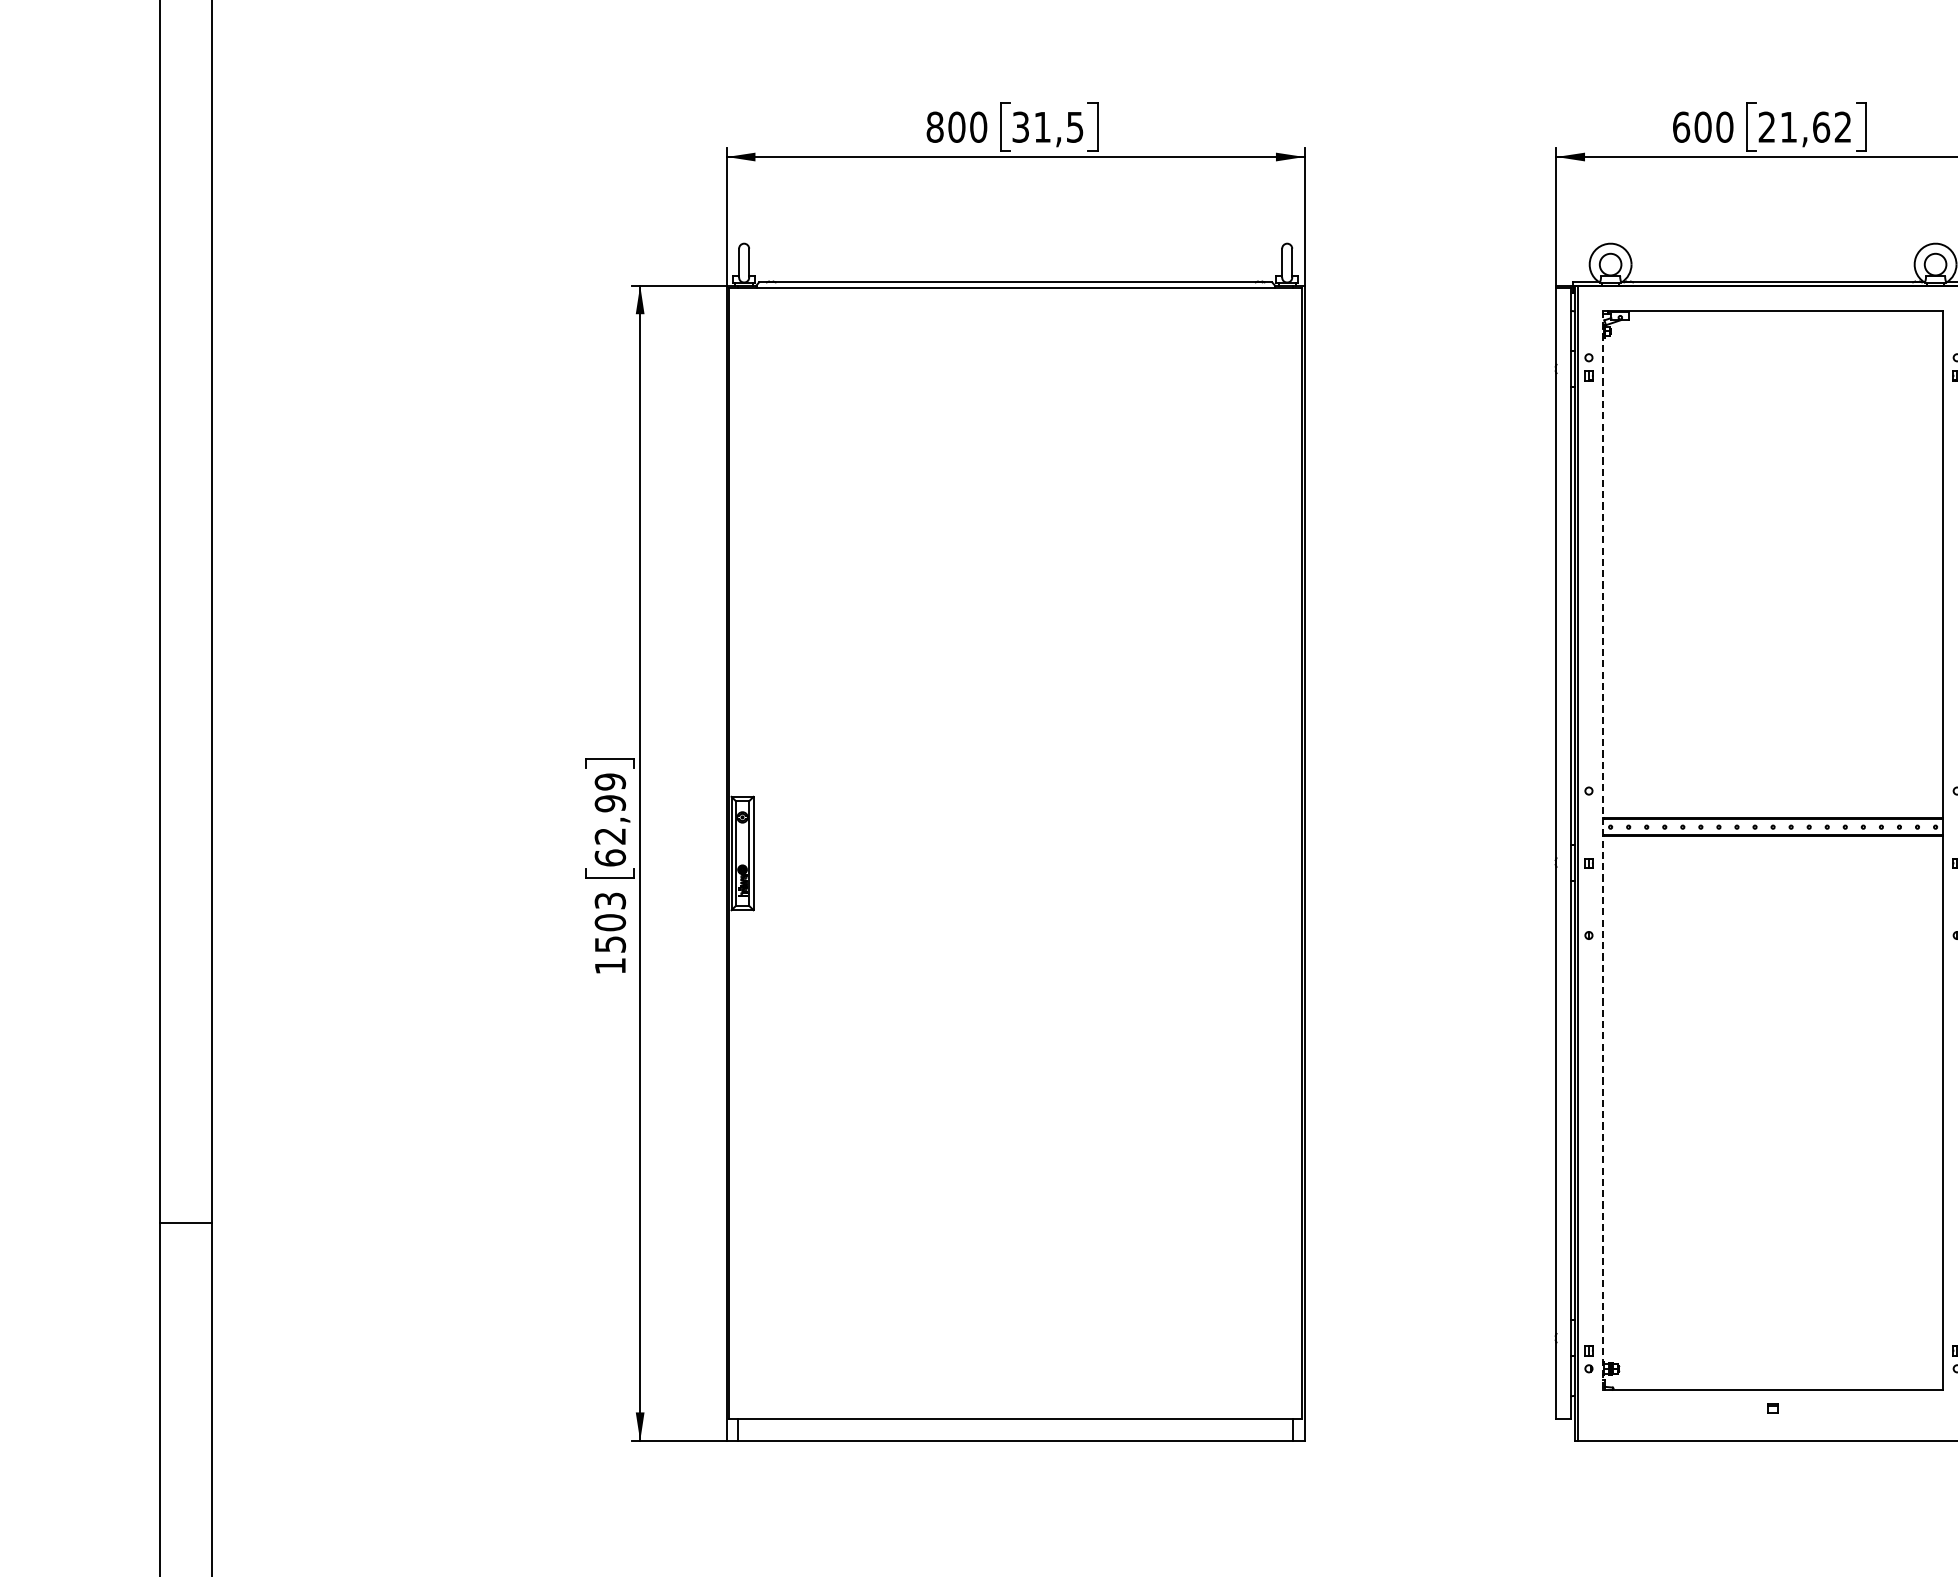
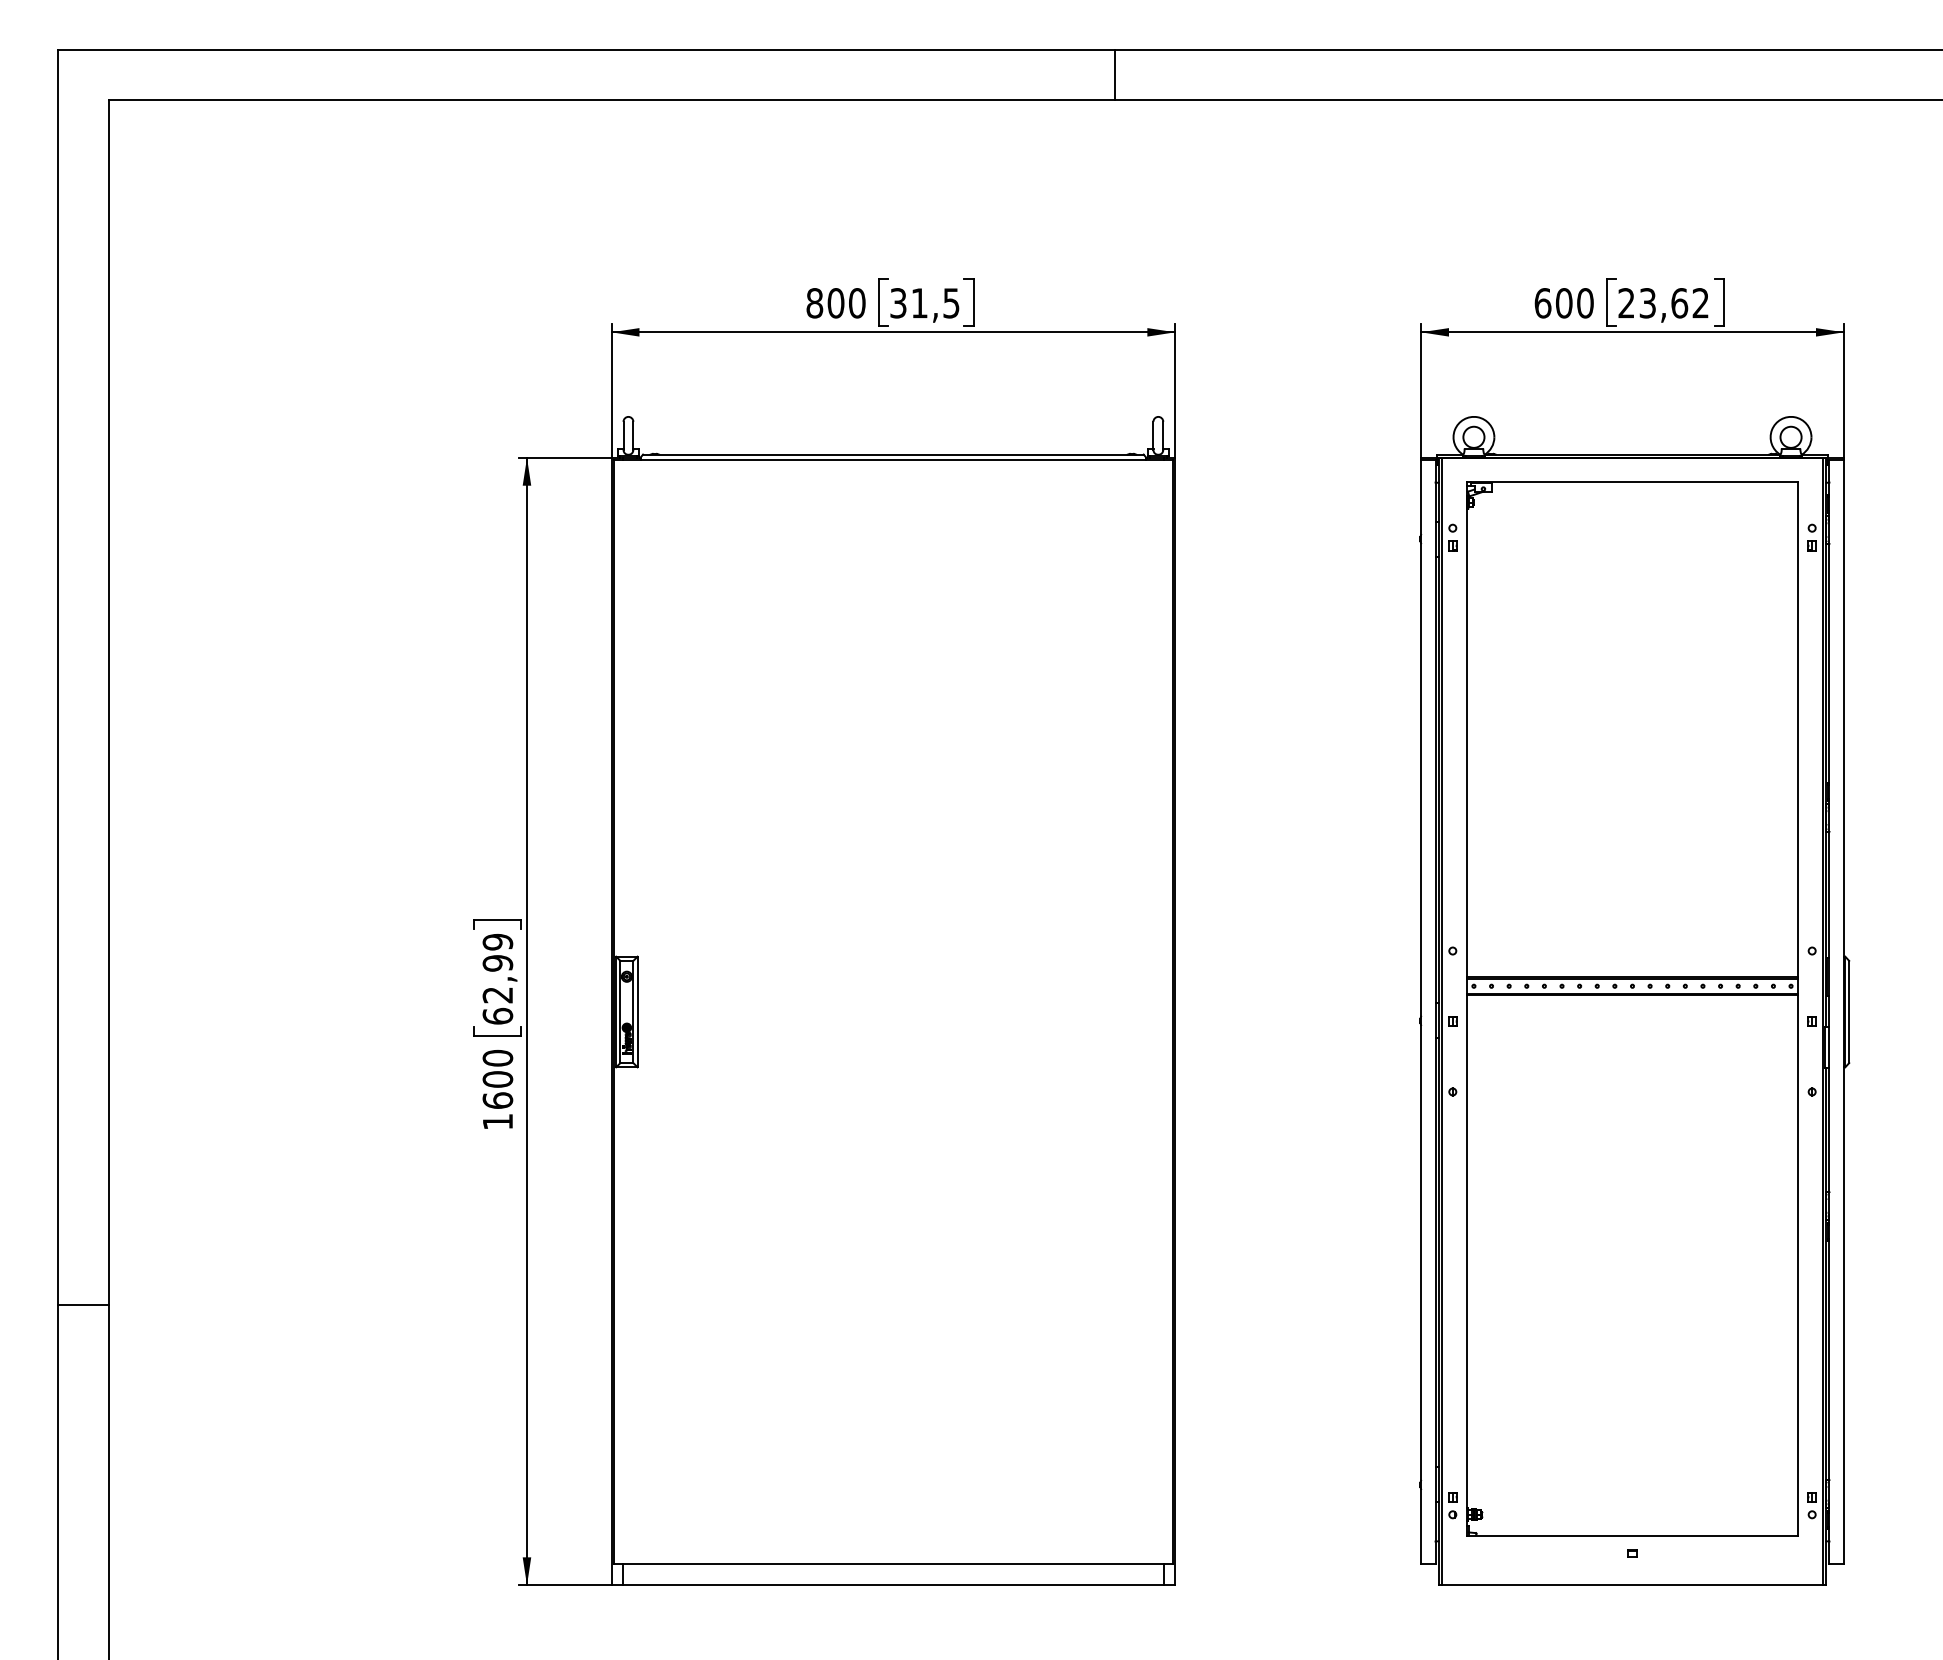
text: (1788, 127) -> (1647, 303), 21,62 -> 23,62
line: (1602, 850) -> (1466, 1009), dashed -> solid
text: (609, 921) -> (497, 1078), 1503 -> 1600
line: (185, 1222) -> (83, 1305), moved

